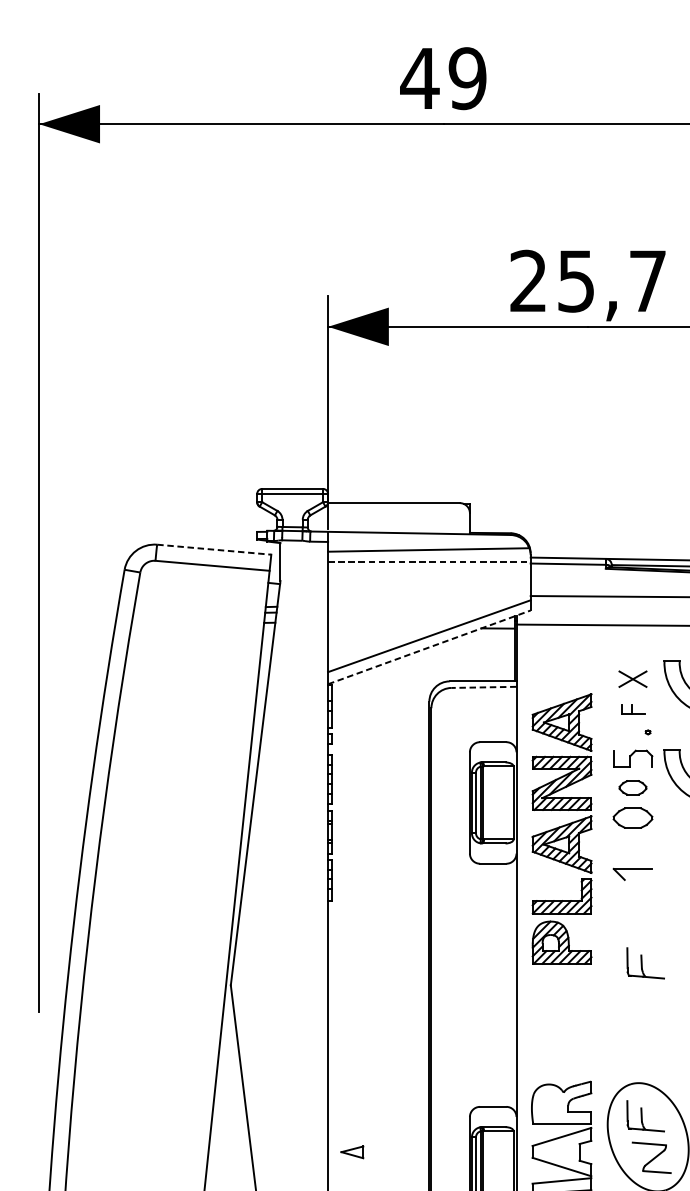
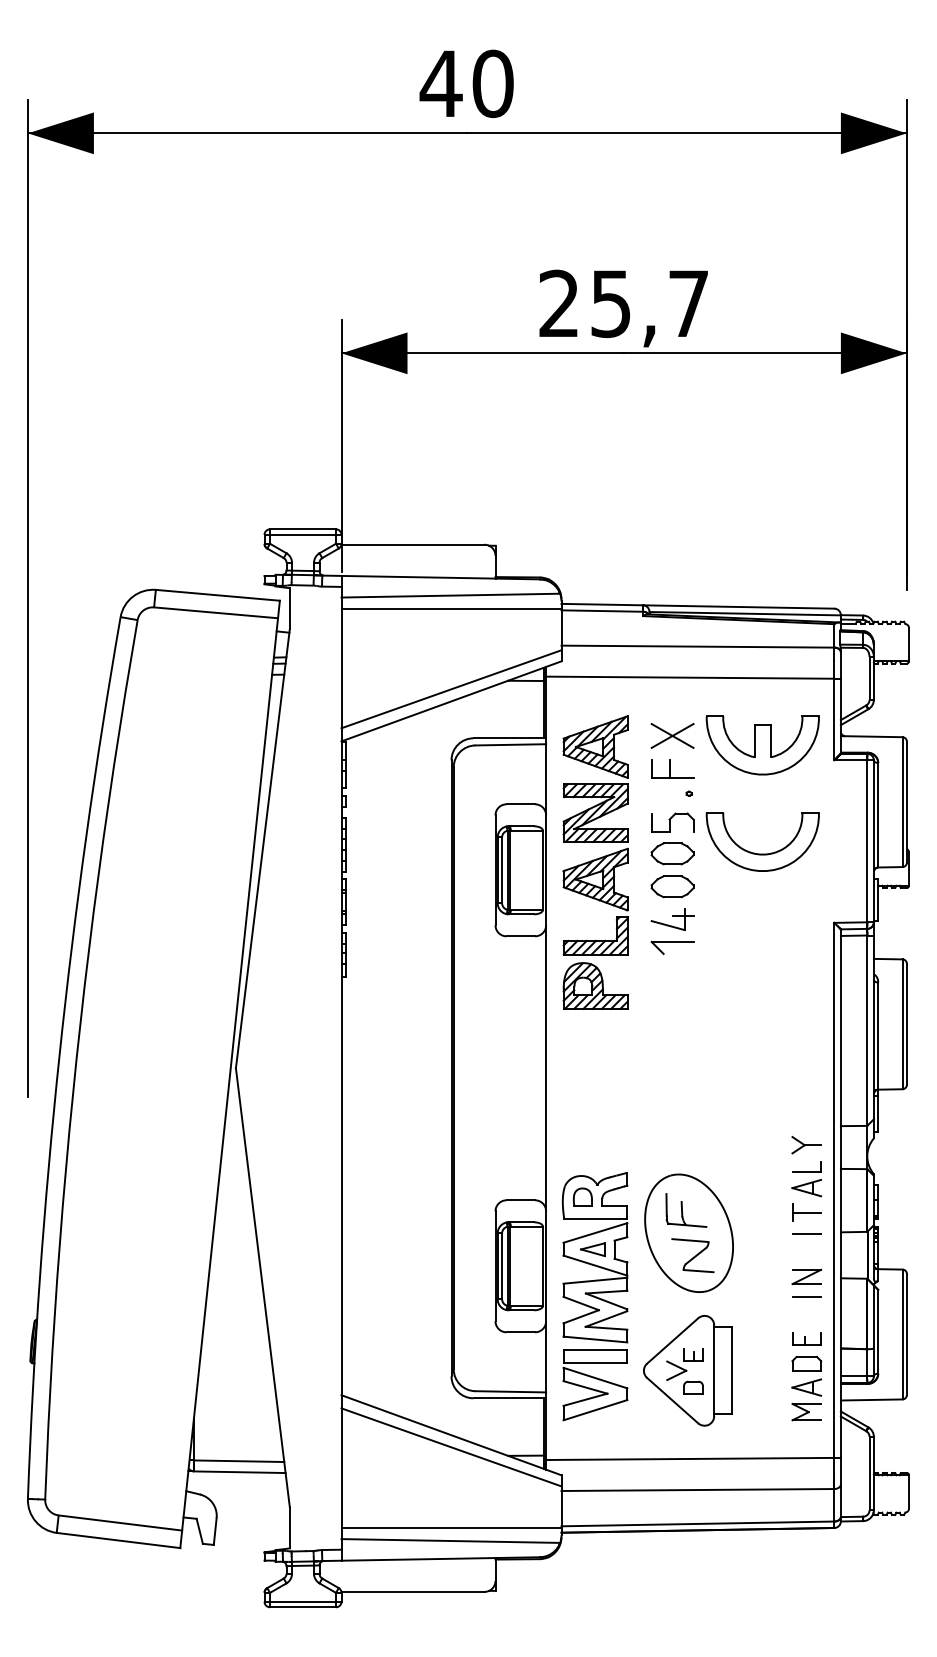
text: (467, 78) -> (492, 83), 49 -> 40
line: (214, 549) -> (218, 595), dashed -> solid
line: (429, 561) -> (451, 608), dashed -> solid
line: (429, 647) -> (451, 701), dashed -> solid
part: (632, 678) -> (672, 735), size x1.43
line: (483, 687) -> (510, 744), dashed -> solid
part: (632, 709) -> (672, 768), size x1.67
part: (632, 787) -> (672, 853), size x1.43
part: (562, 828) -> (595, 862), moved
part: (632, 848) -> (672, 919), added
part: (645, 963) -> (686, 1044), removed
part: (550, 1103) -> (582, 1196), added
part: (352, 1152) -> (592, 1249), moved

